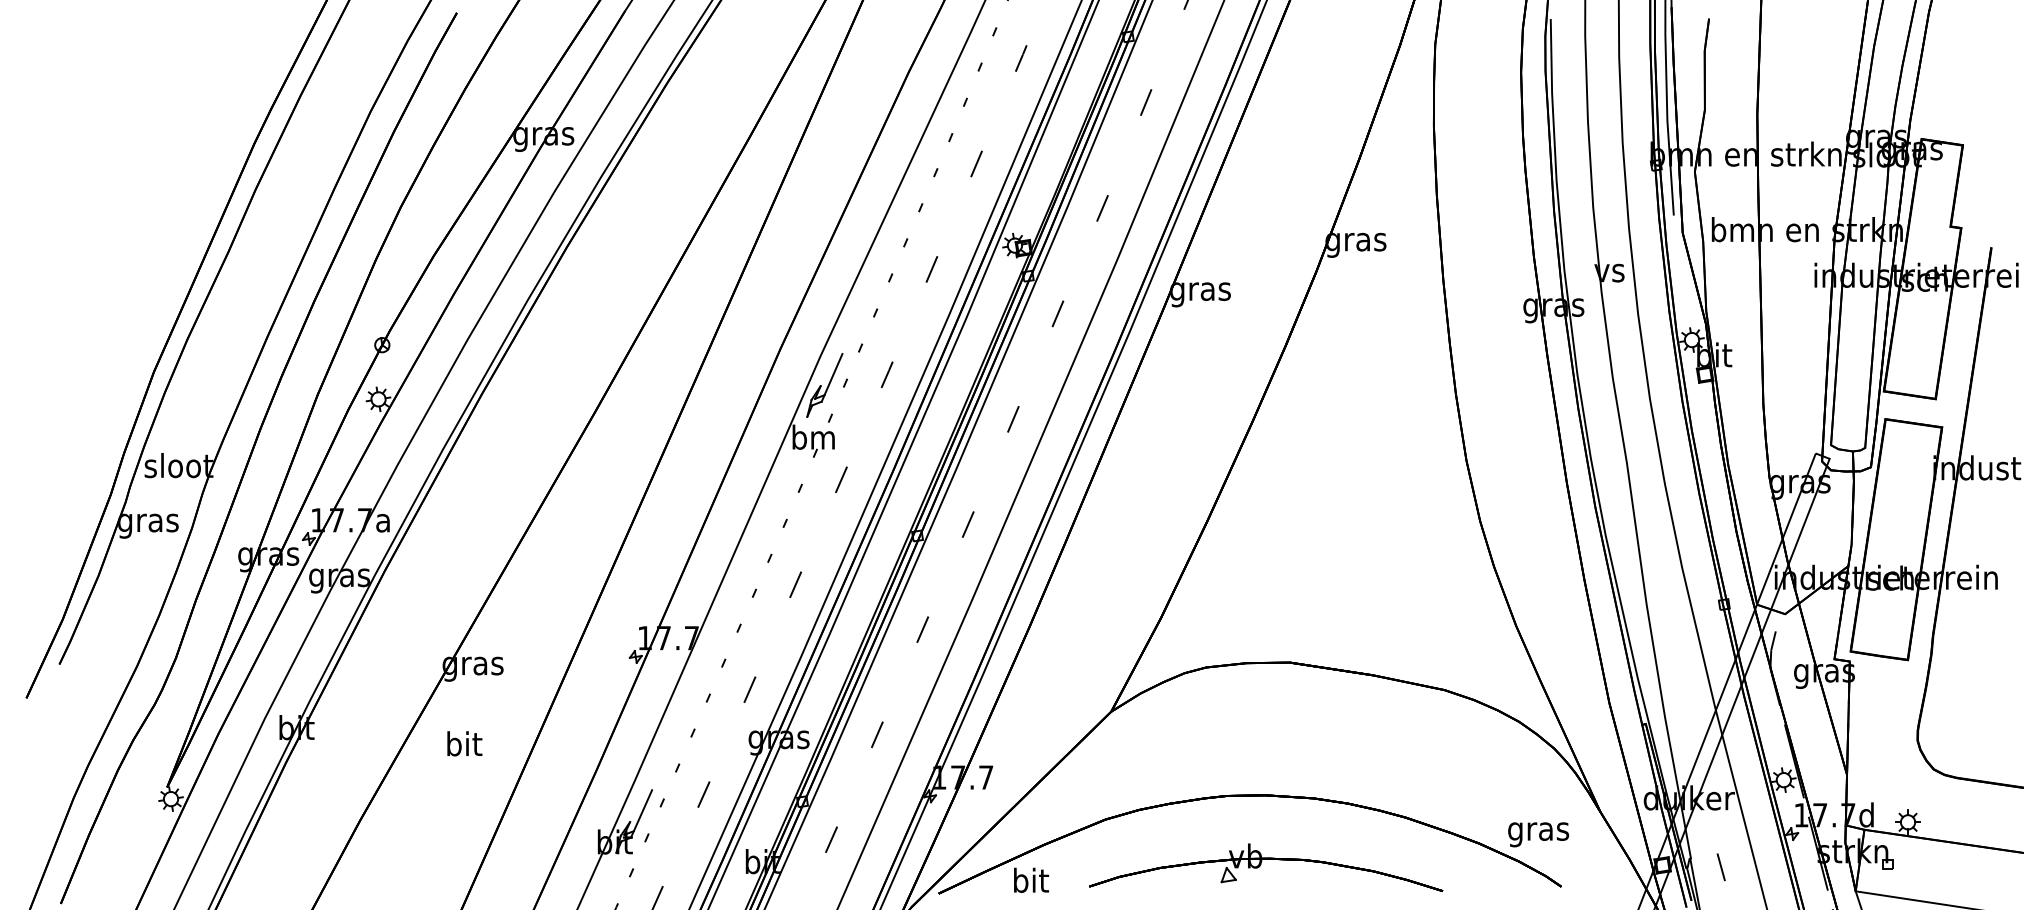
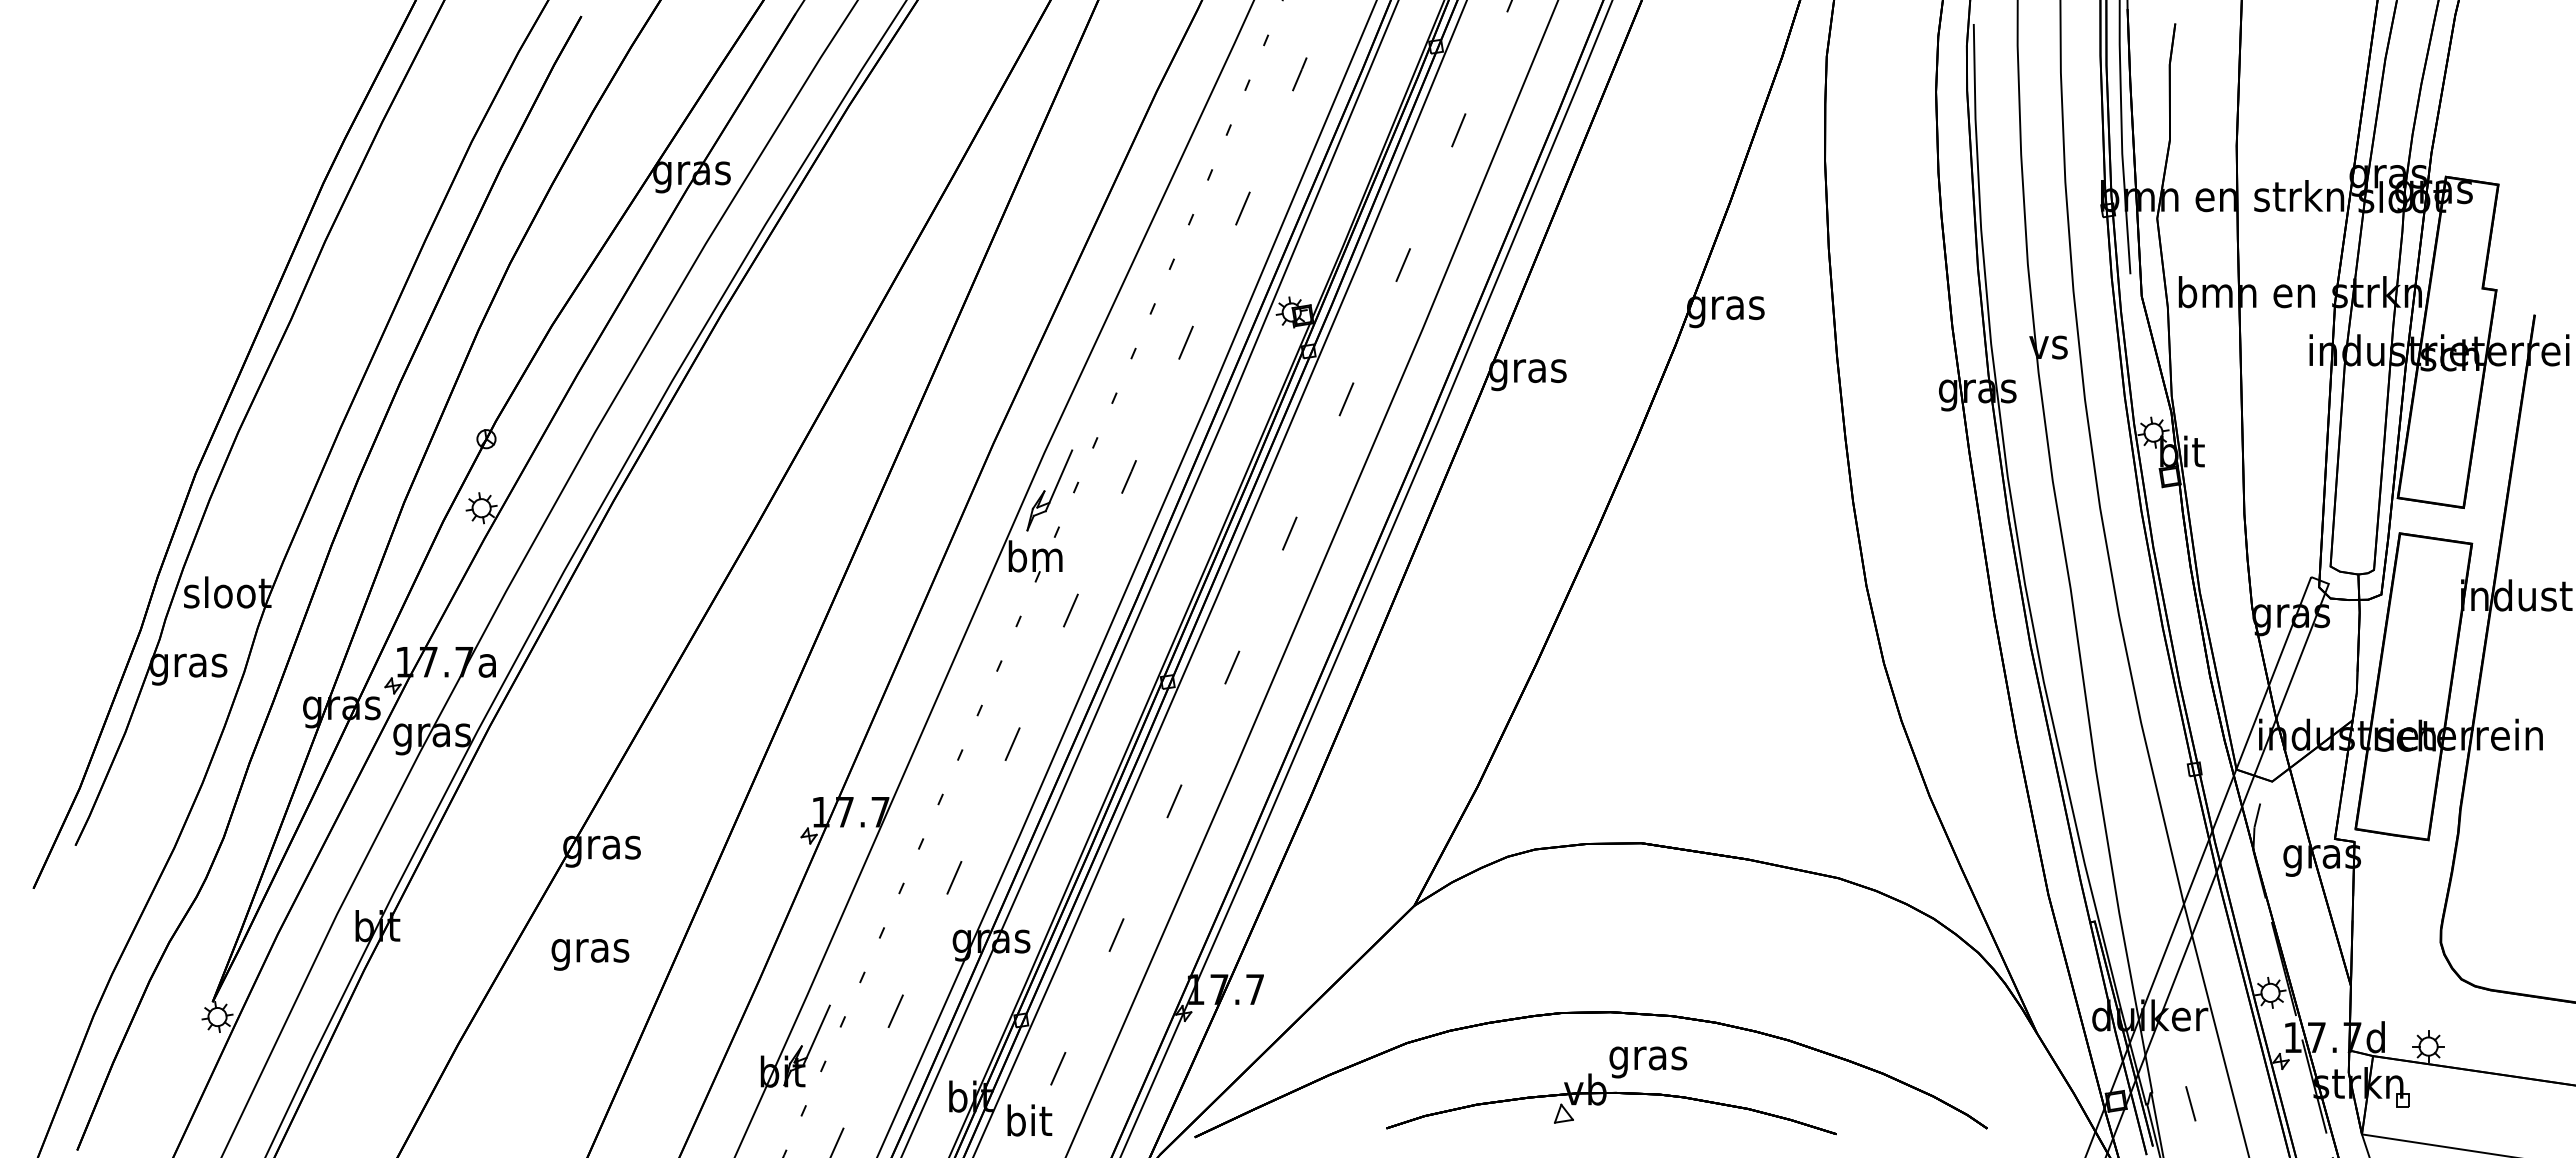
text: (464, 746) -> (590, 950), bit -> gras
text: (1538, 834) -> (1648, 1062), moved
text: (1031, 880) -> (1029, 1120), moved

